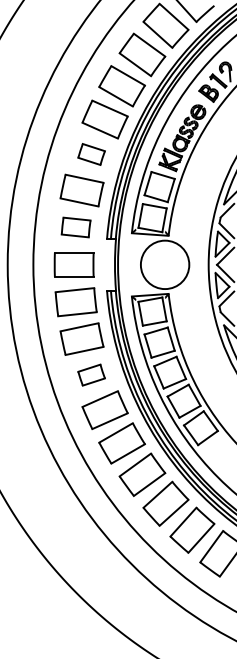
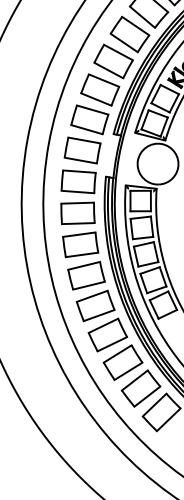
part: (91, 154) -> (113, 61), size x1.67
part: (75, 227) -> (89, 119), size x1.43
part: (91, 374) -> (80, 244), size x1.67

